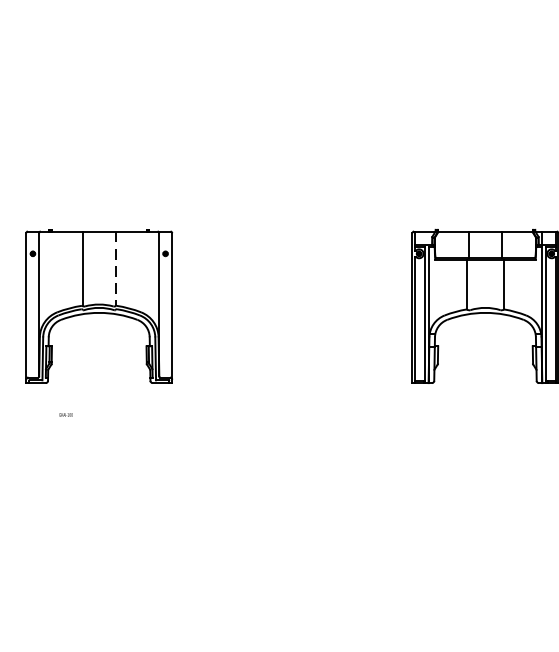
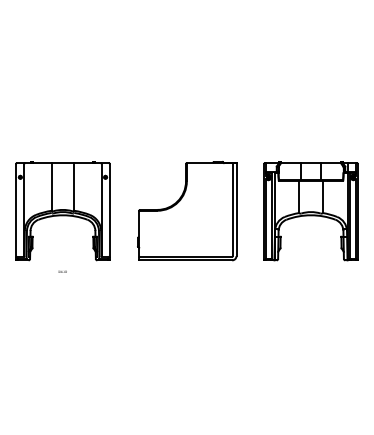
line: (115, 268) -> (73, 186), dashed -> solid
part: (293, 306) -> (187, 211), added
text: (65, 414) -> (62, 271), moved

